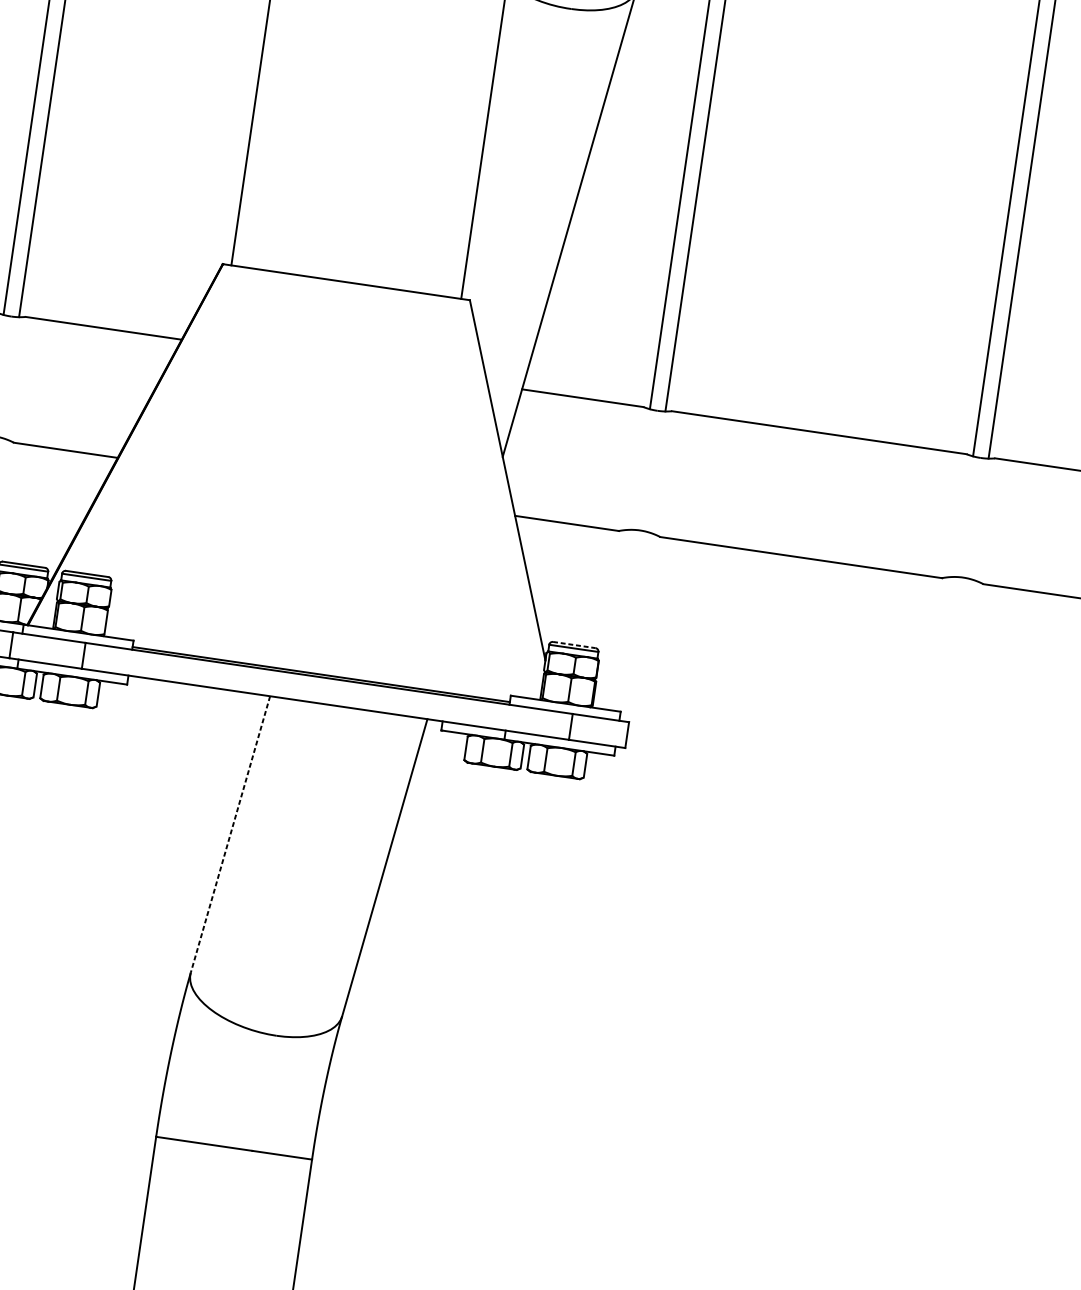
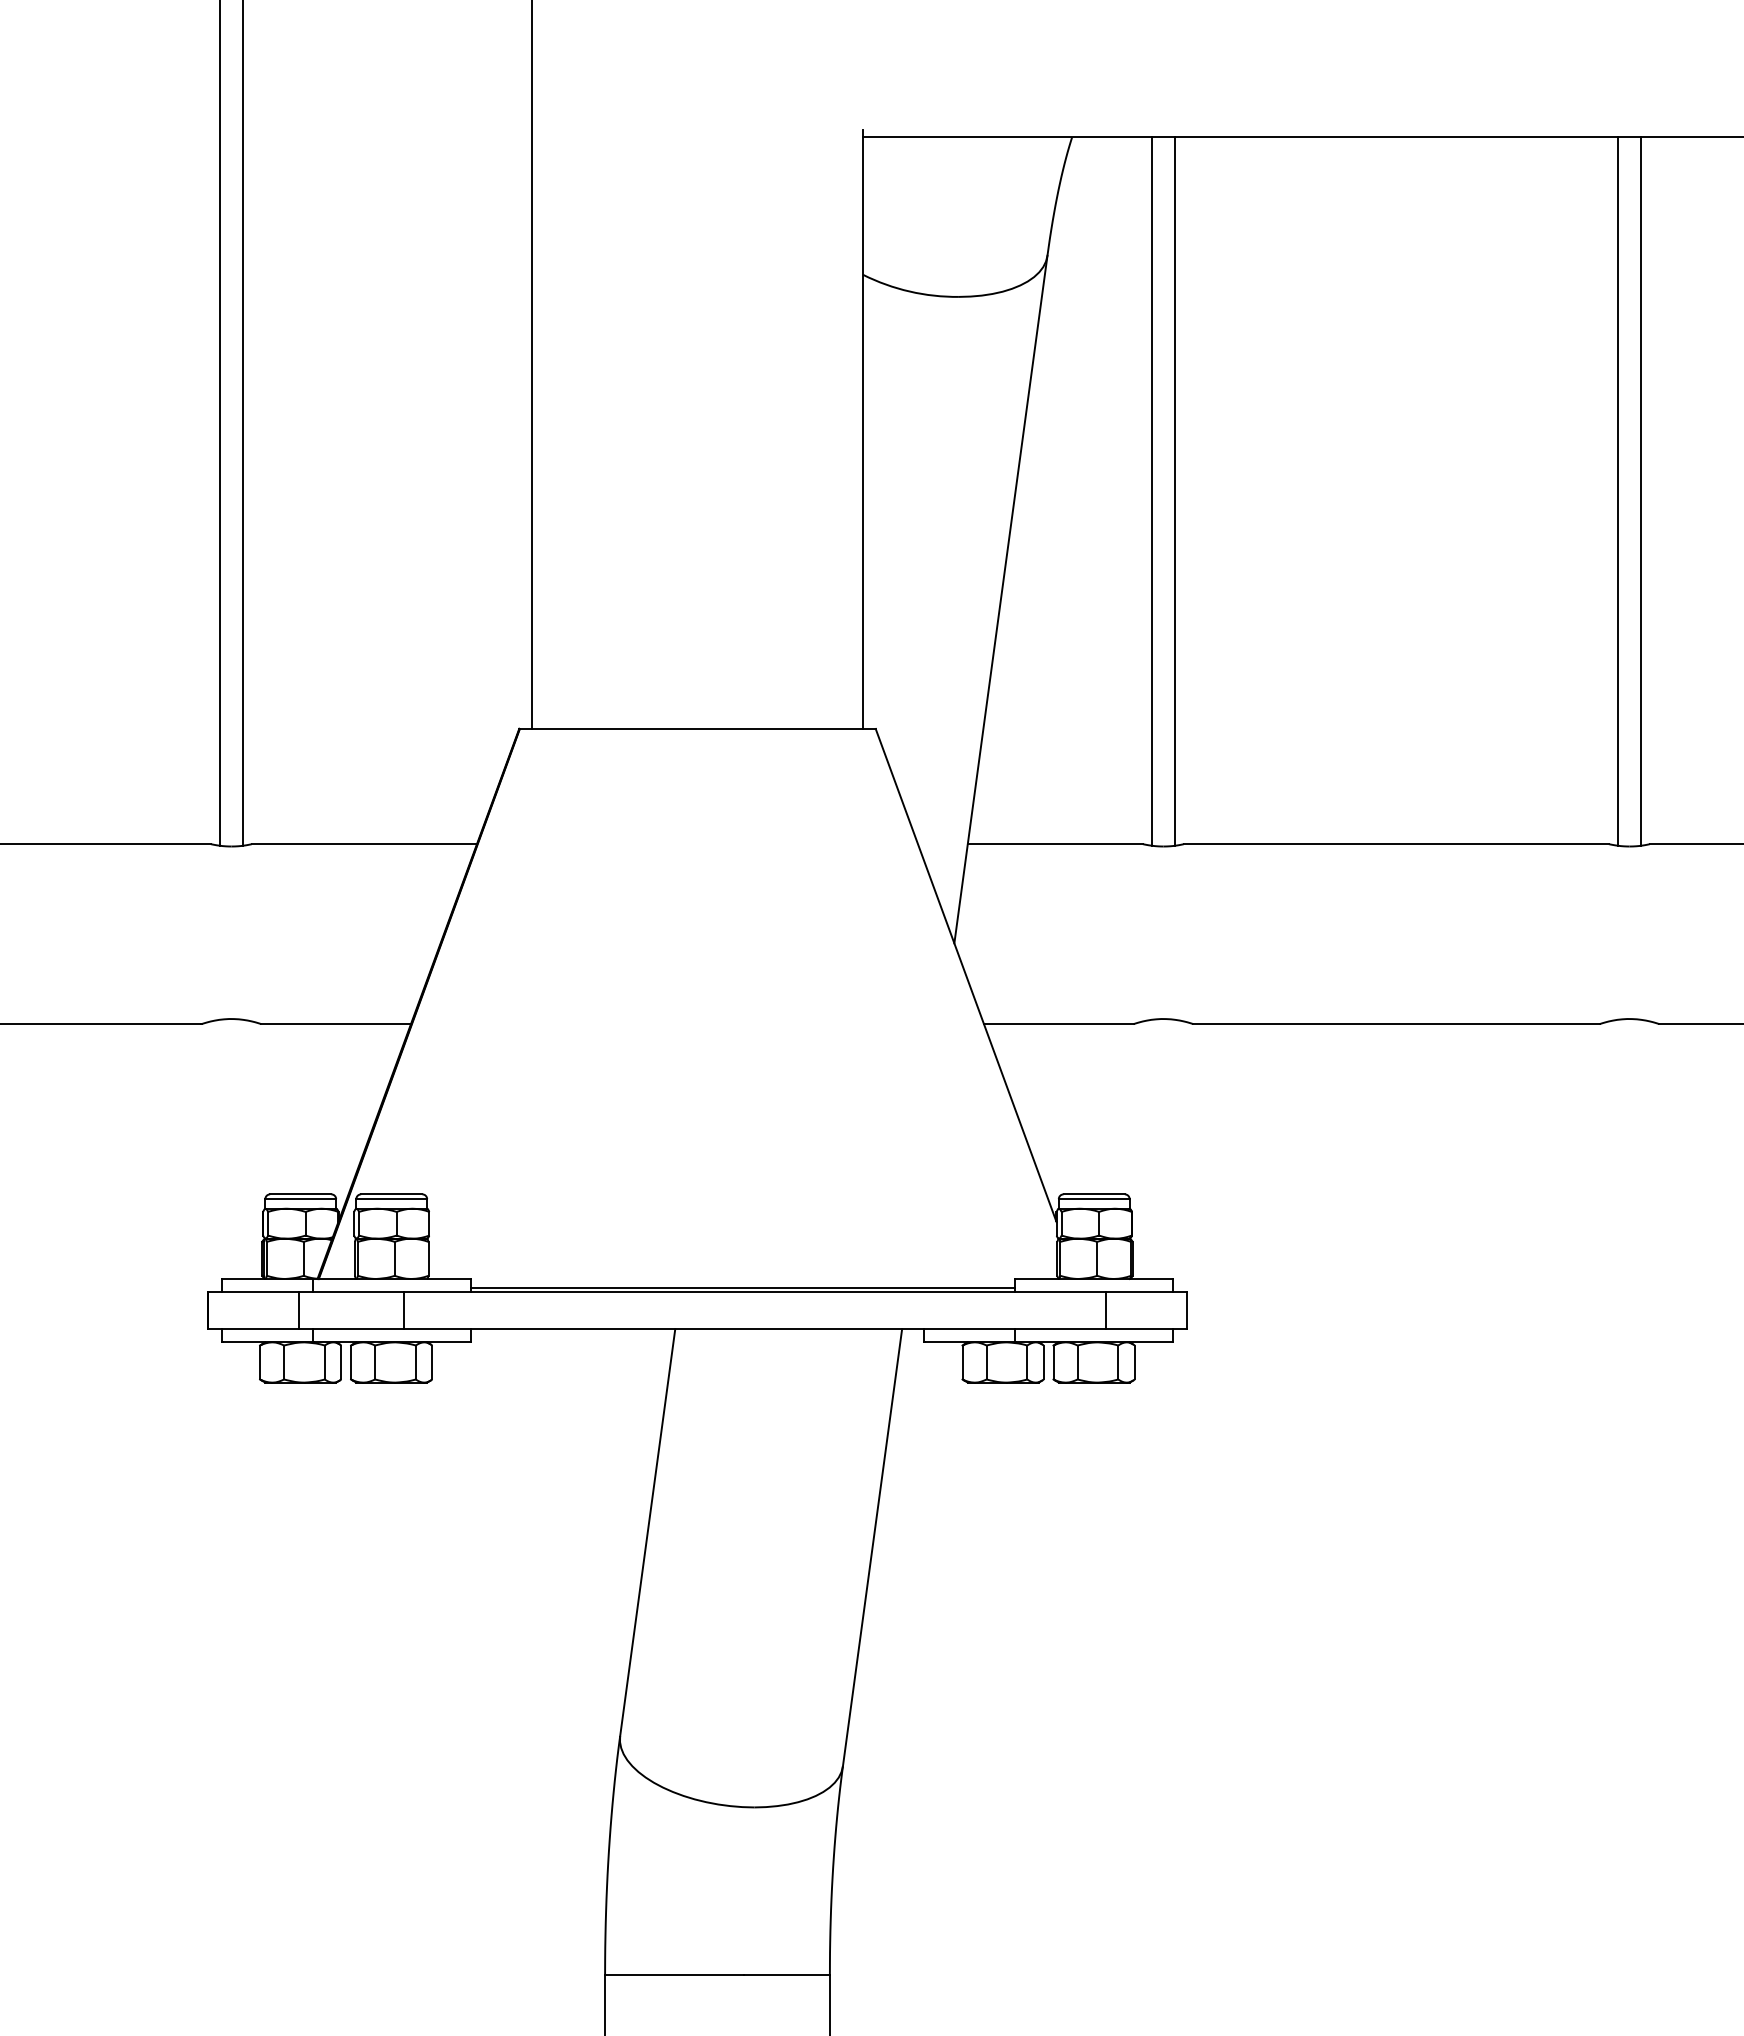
line: (574, 645) -> (1094, 1194), dashed -> solid
line: (230, 835) -> (647, 1533), dashed -> solid

